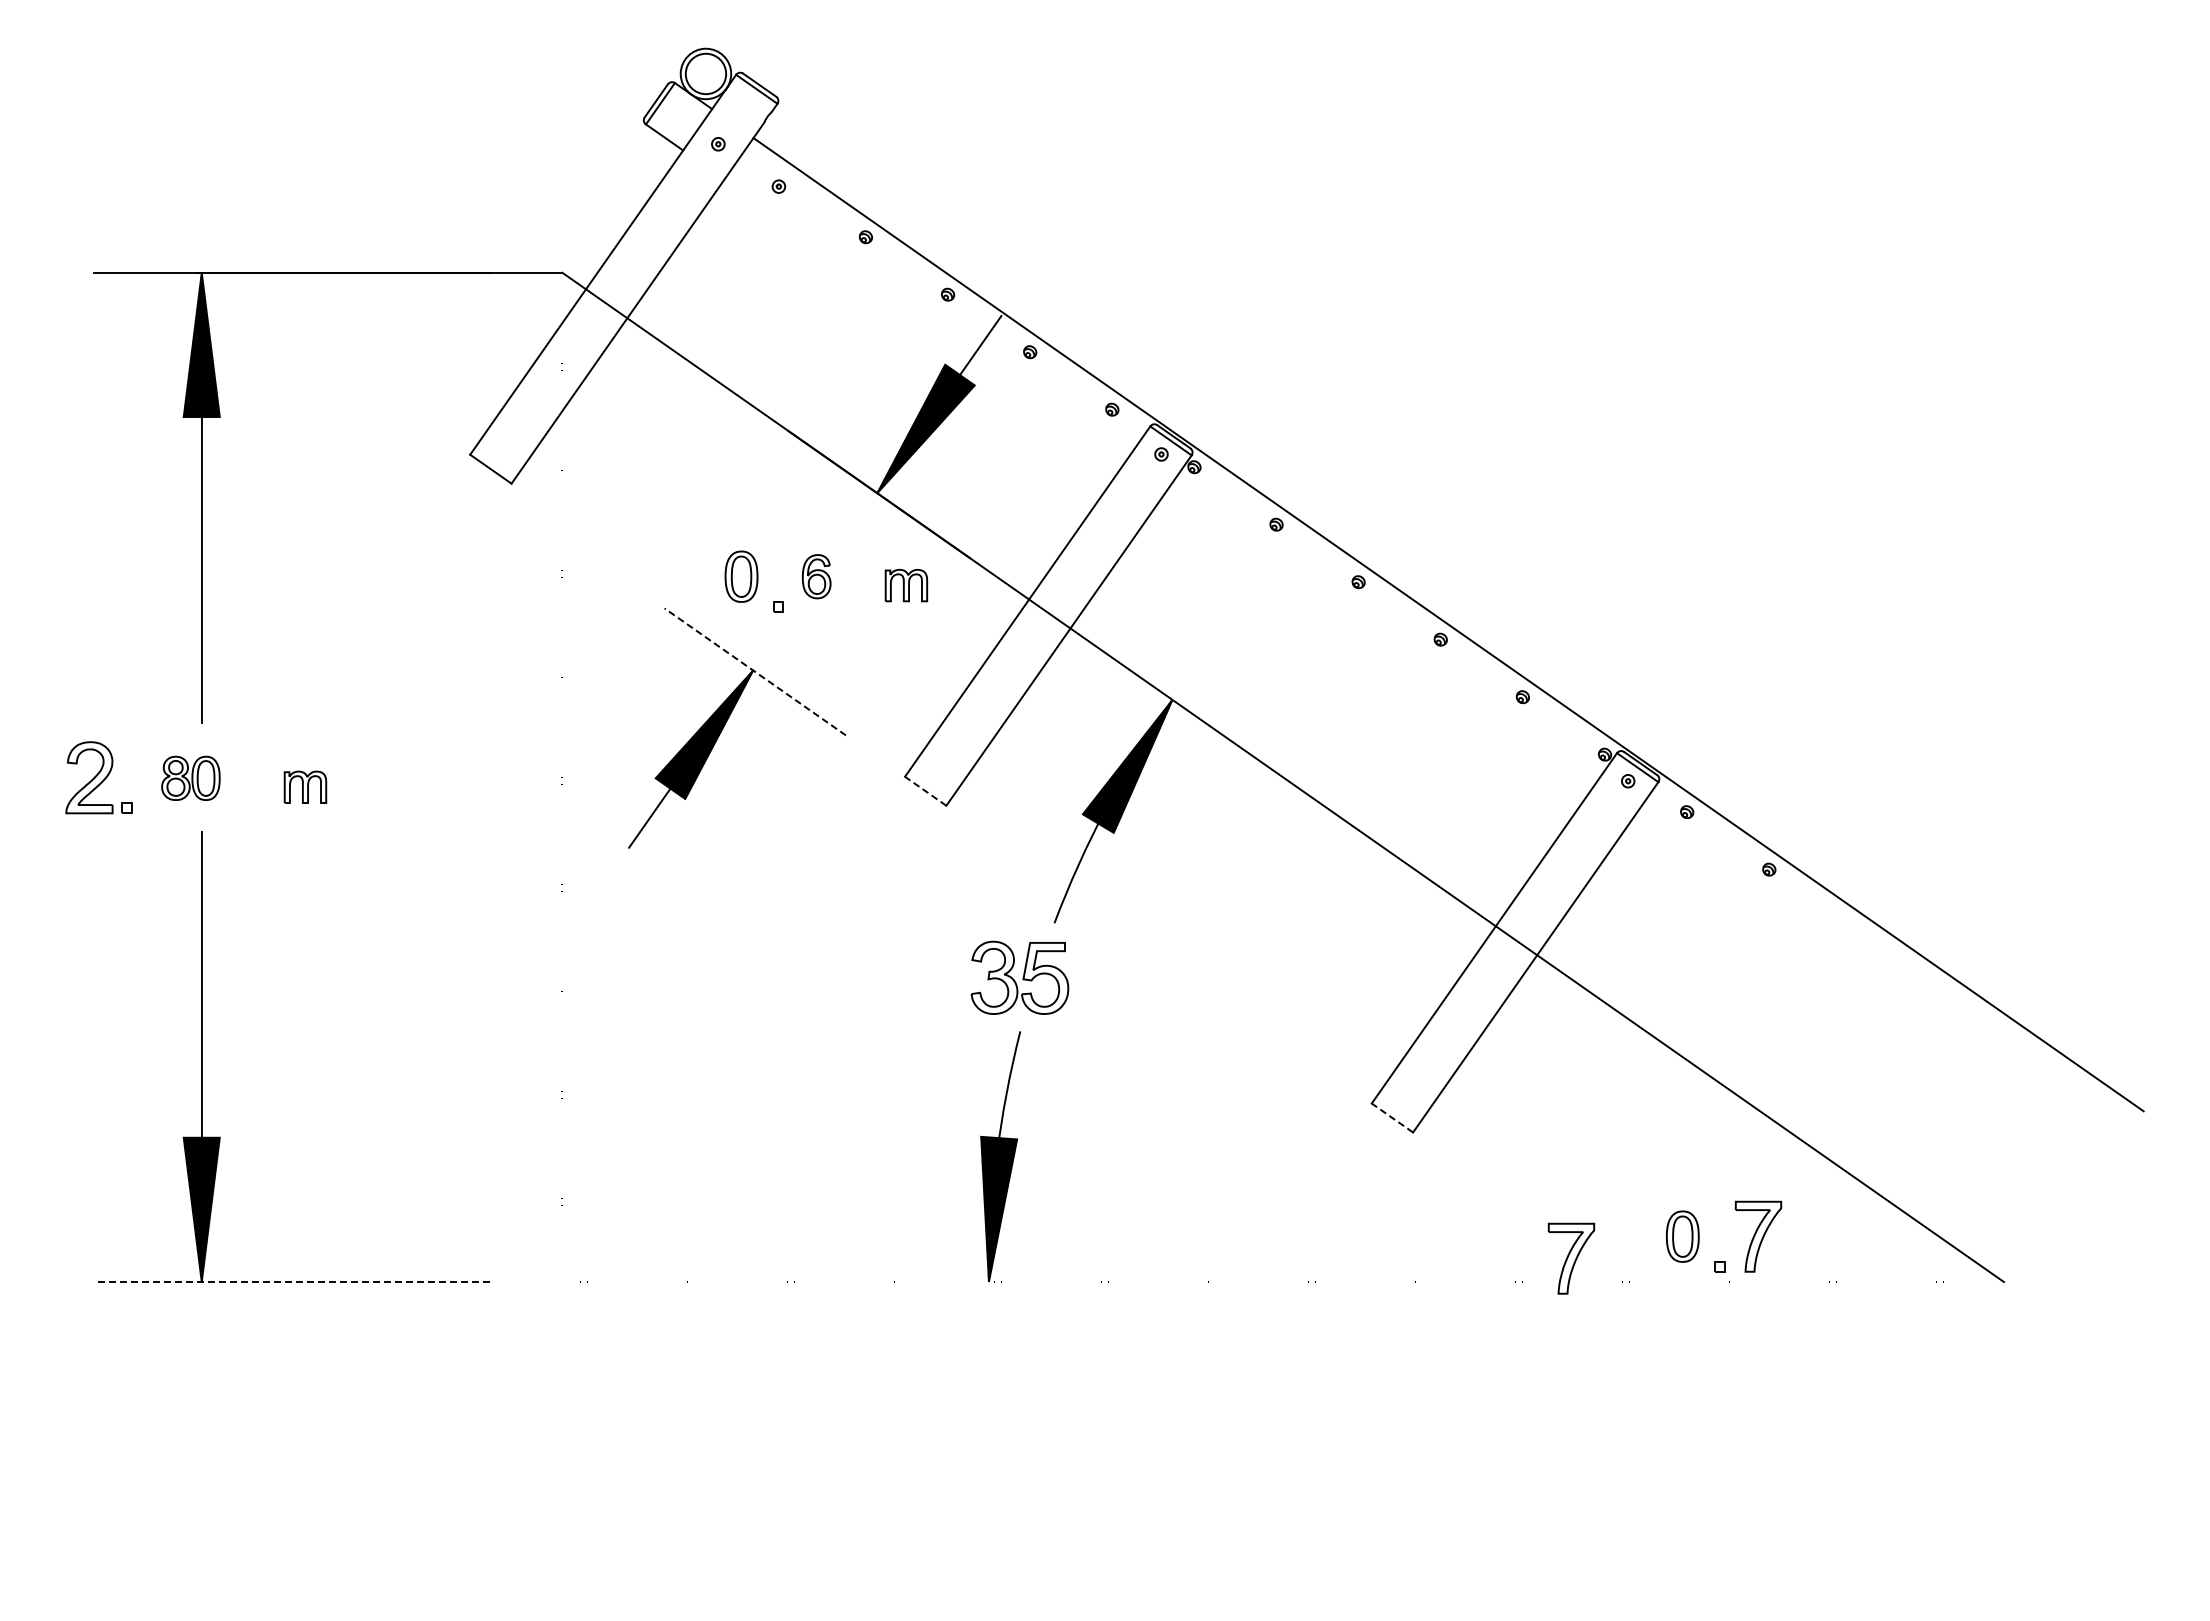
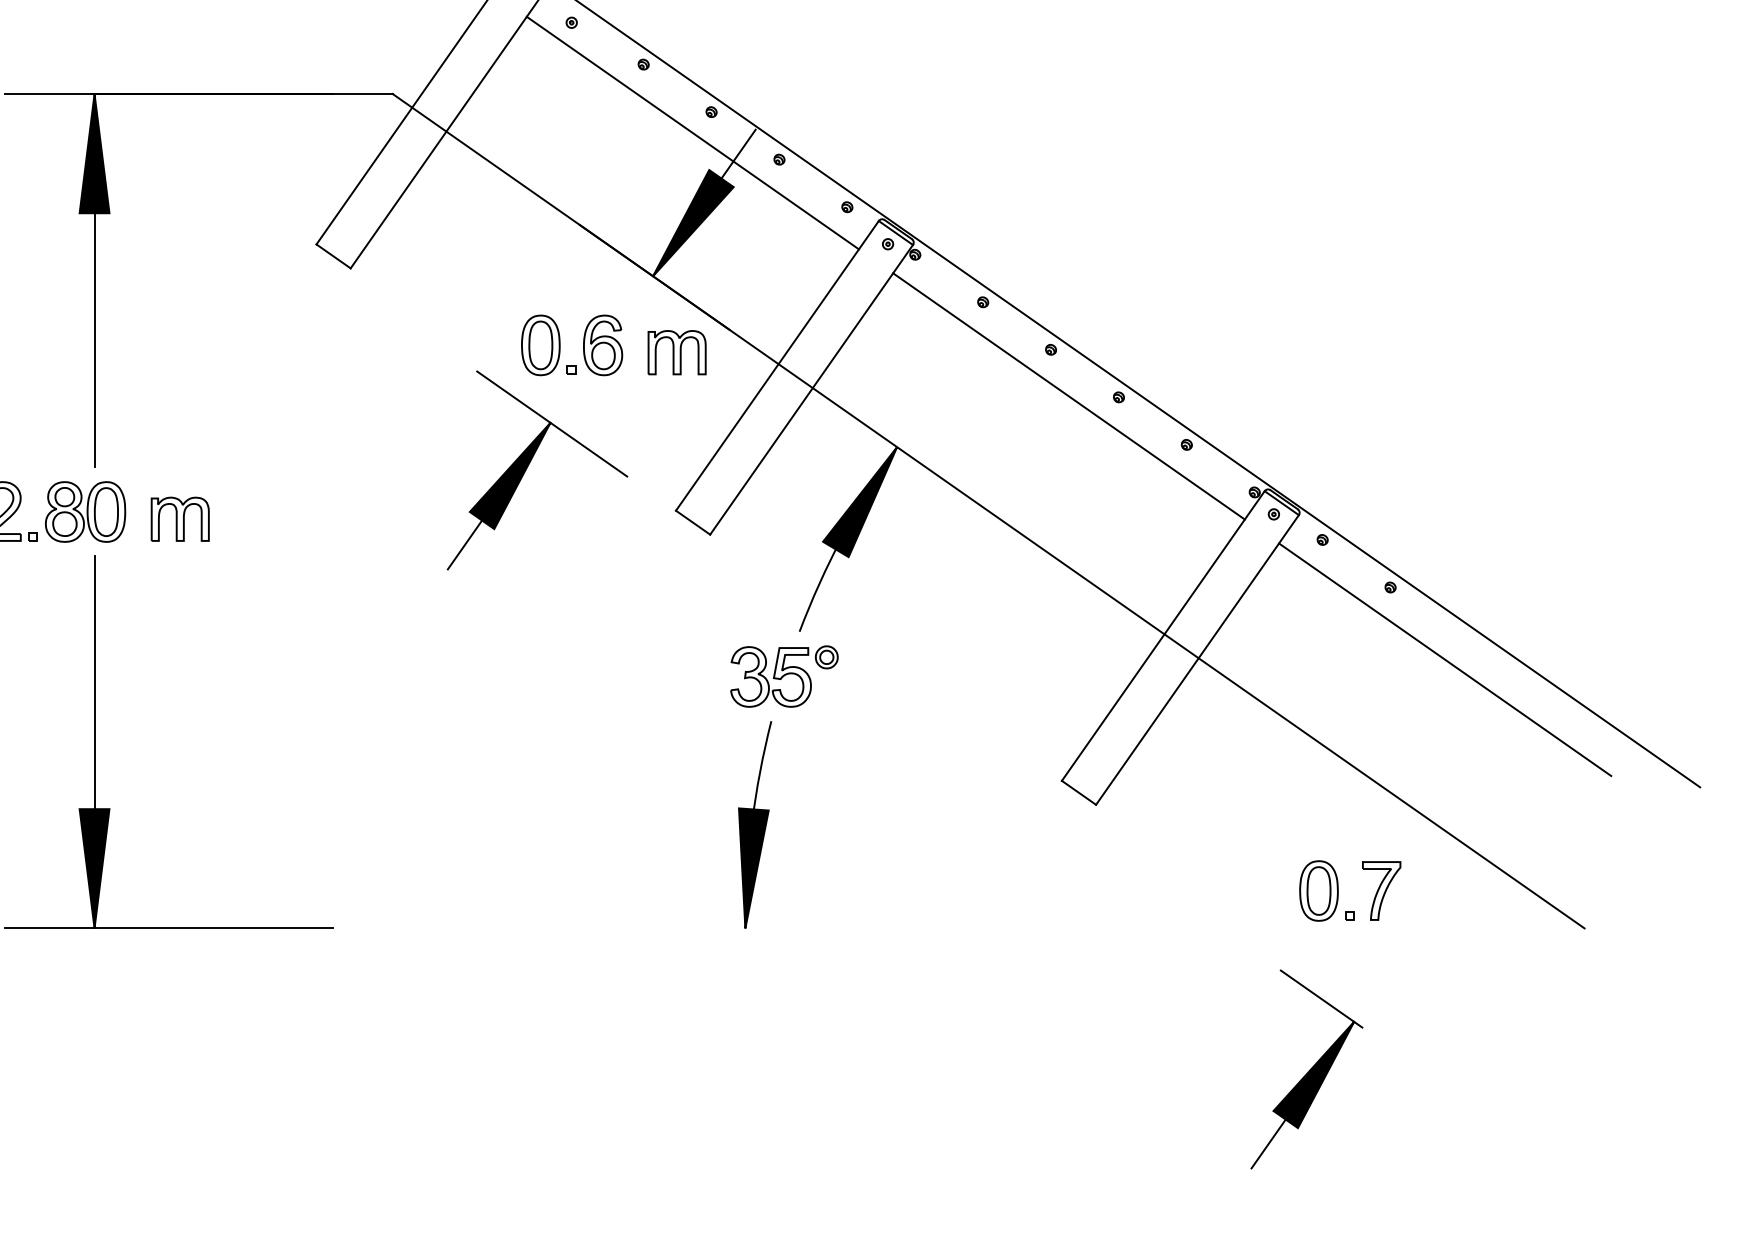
line: (925, 319) -> (692, 132), added
part: (741, 576) -> (540, 345), size x1.43
part: (816, 576) -> (602, 345), size x1.67
part: (906, 585) -> (677, 352), size x1.67
line: (1380, 638) -> (1069, 396), added
line: (755, 671) -> (552, 423), dashed -> solid
part: (190, 778) -> (85, 512), size x1.67
part: (305, 787) -> (180, 519), size x1.67
line: (925, 790) -> (692, 522), dashed -> solid
part: (1087, 953) -> (826, 656), added
line: (1835, 956) -> (1445, 659), added
line: (1392, 1117) -> (1079, 792), dashed -> solid
part: (1682, 1236) -> (1318, 890), size x1.43
part: (1571, 1258) -> (1227, 908), removed
line: (291, 1282) -> (168, 928), dashed -> solid
part: (1668, 1452) -> (1307, 1069), added

